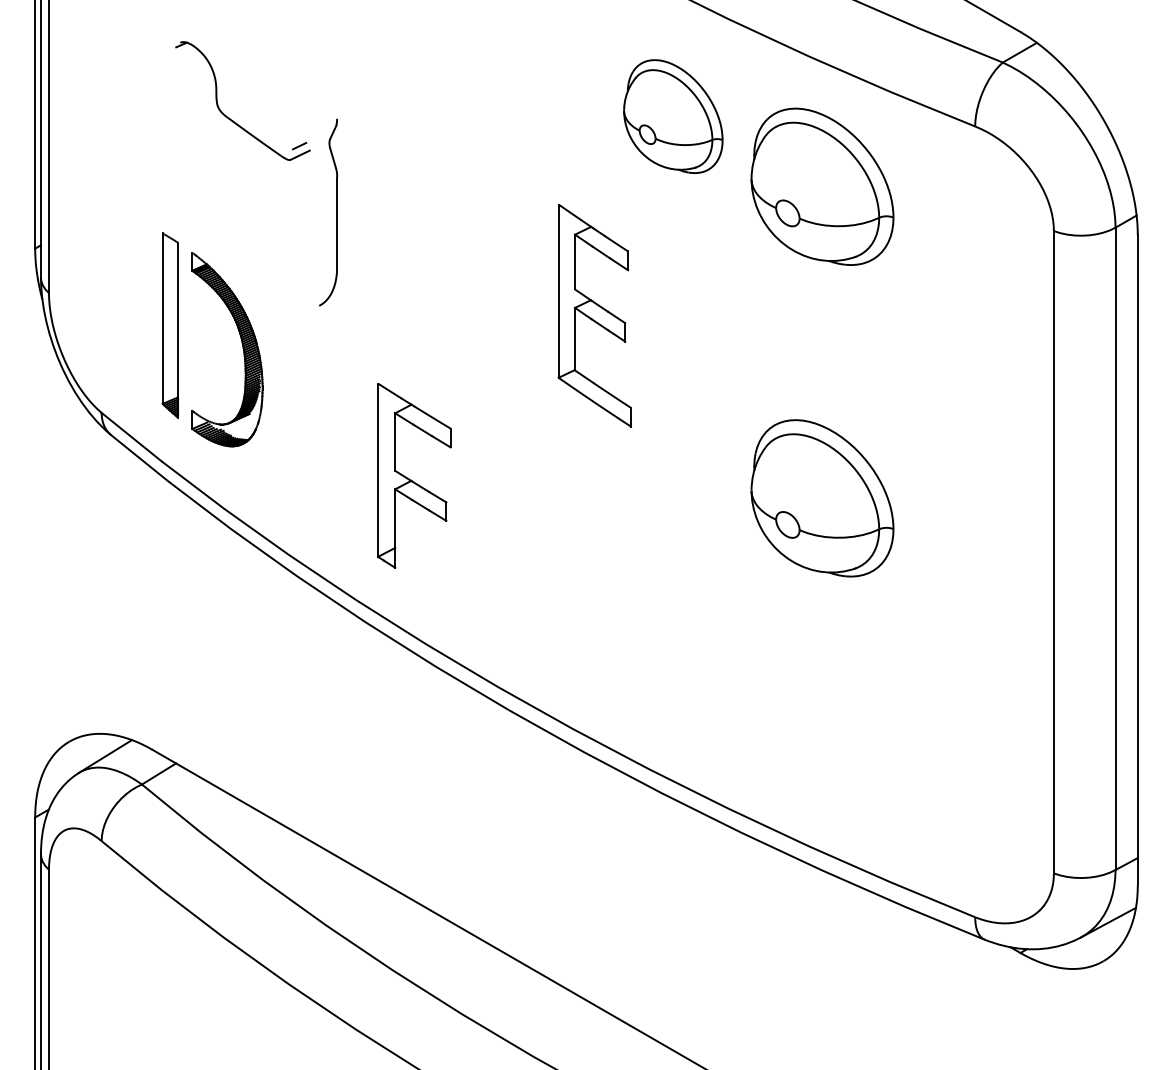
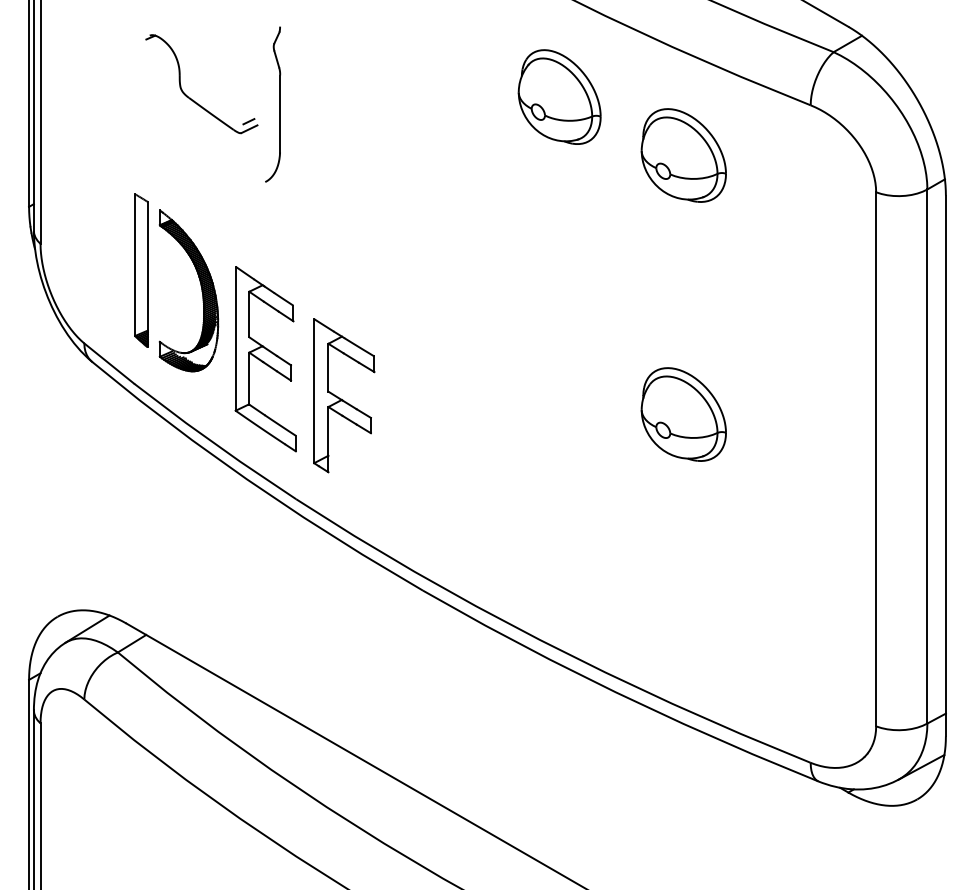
part: (822, 186) -> (683, 155), size x0.71
part: (336, 212) -> (279, 104), moved
part: (594, 315) -> (265, 358), moved
part: (822, 498) -> (683, 414), size x0.71

